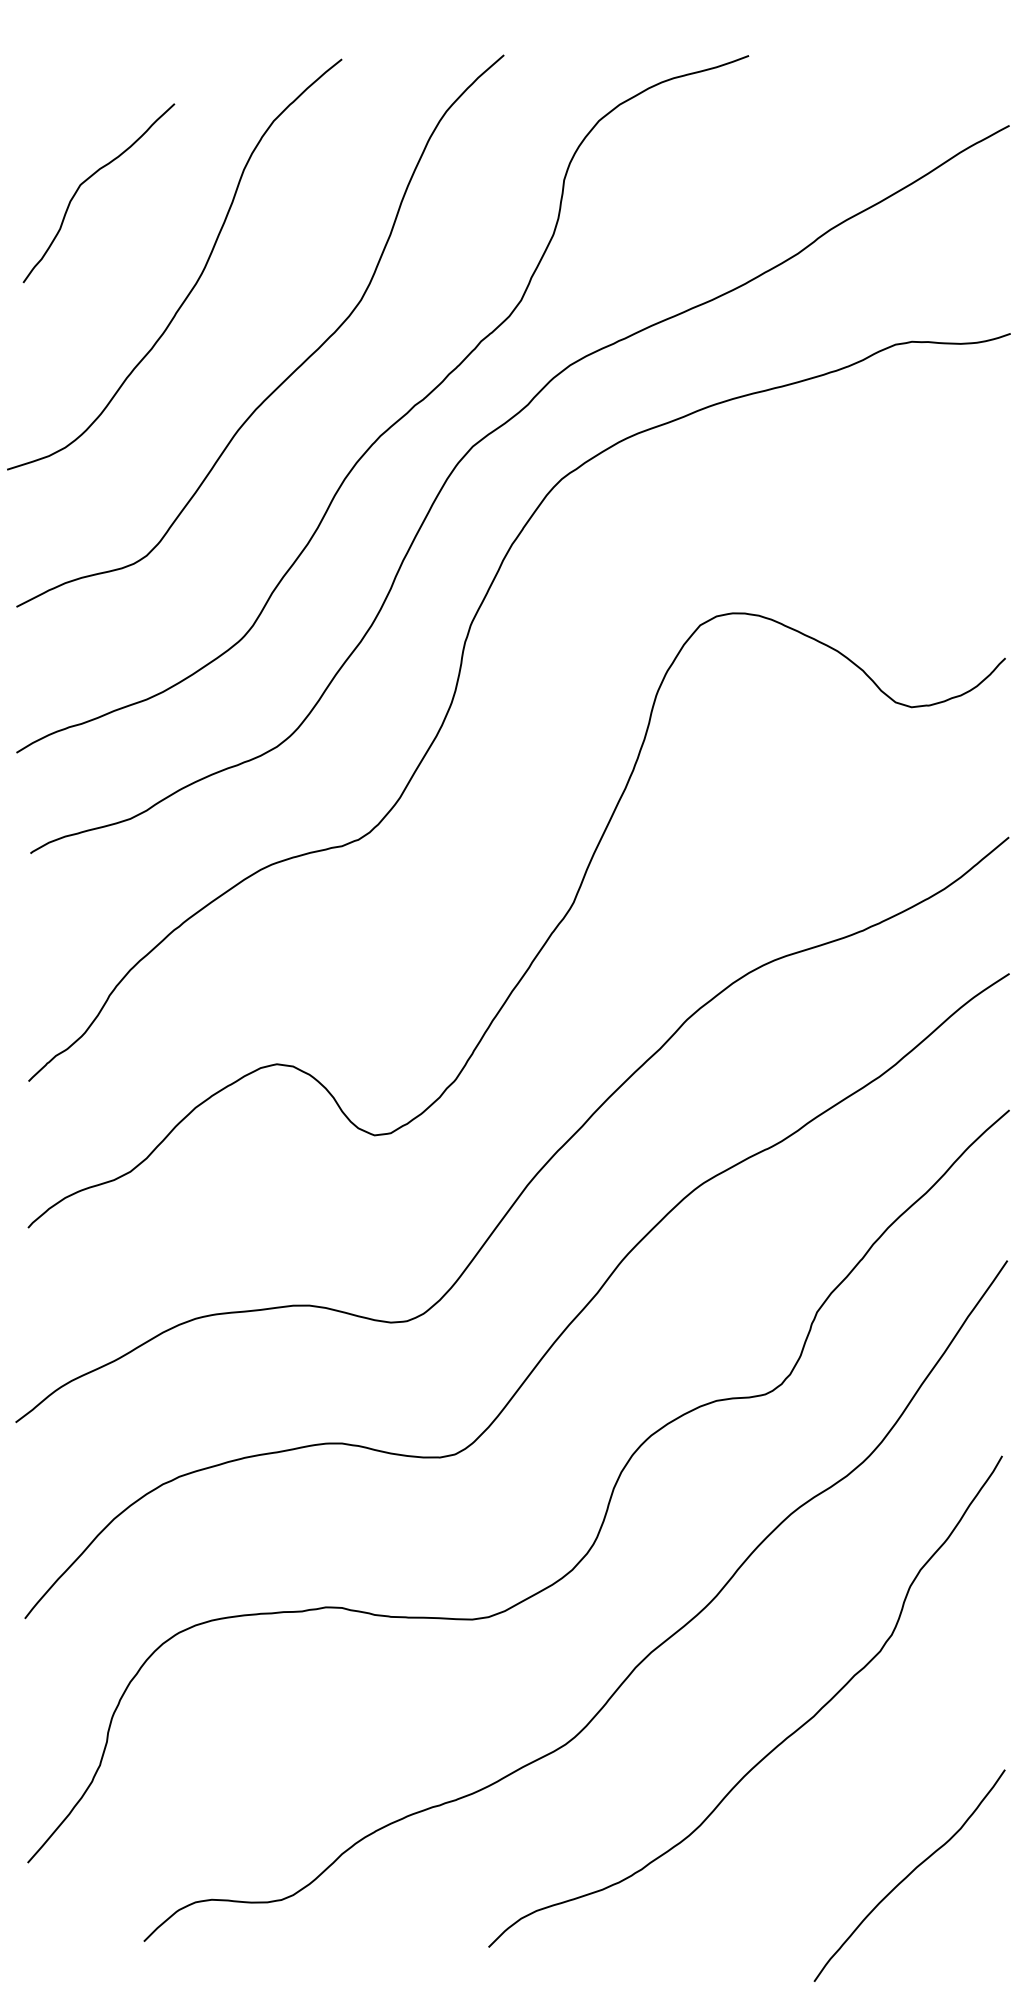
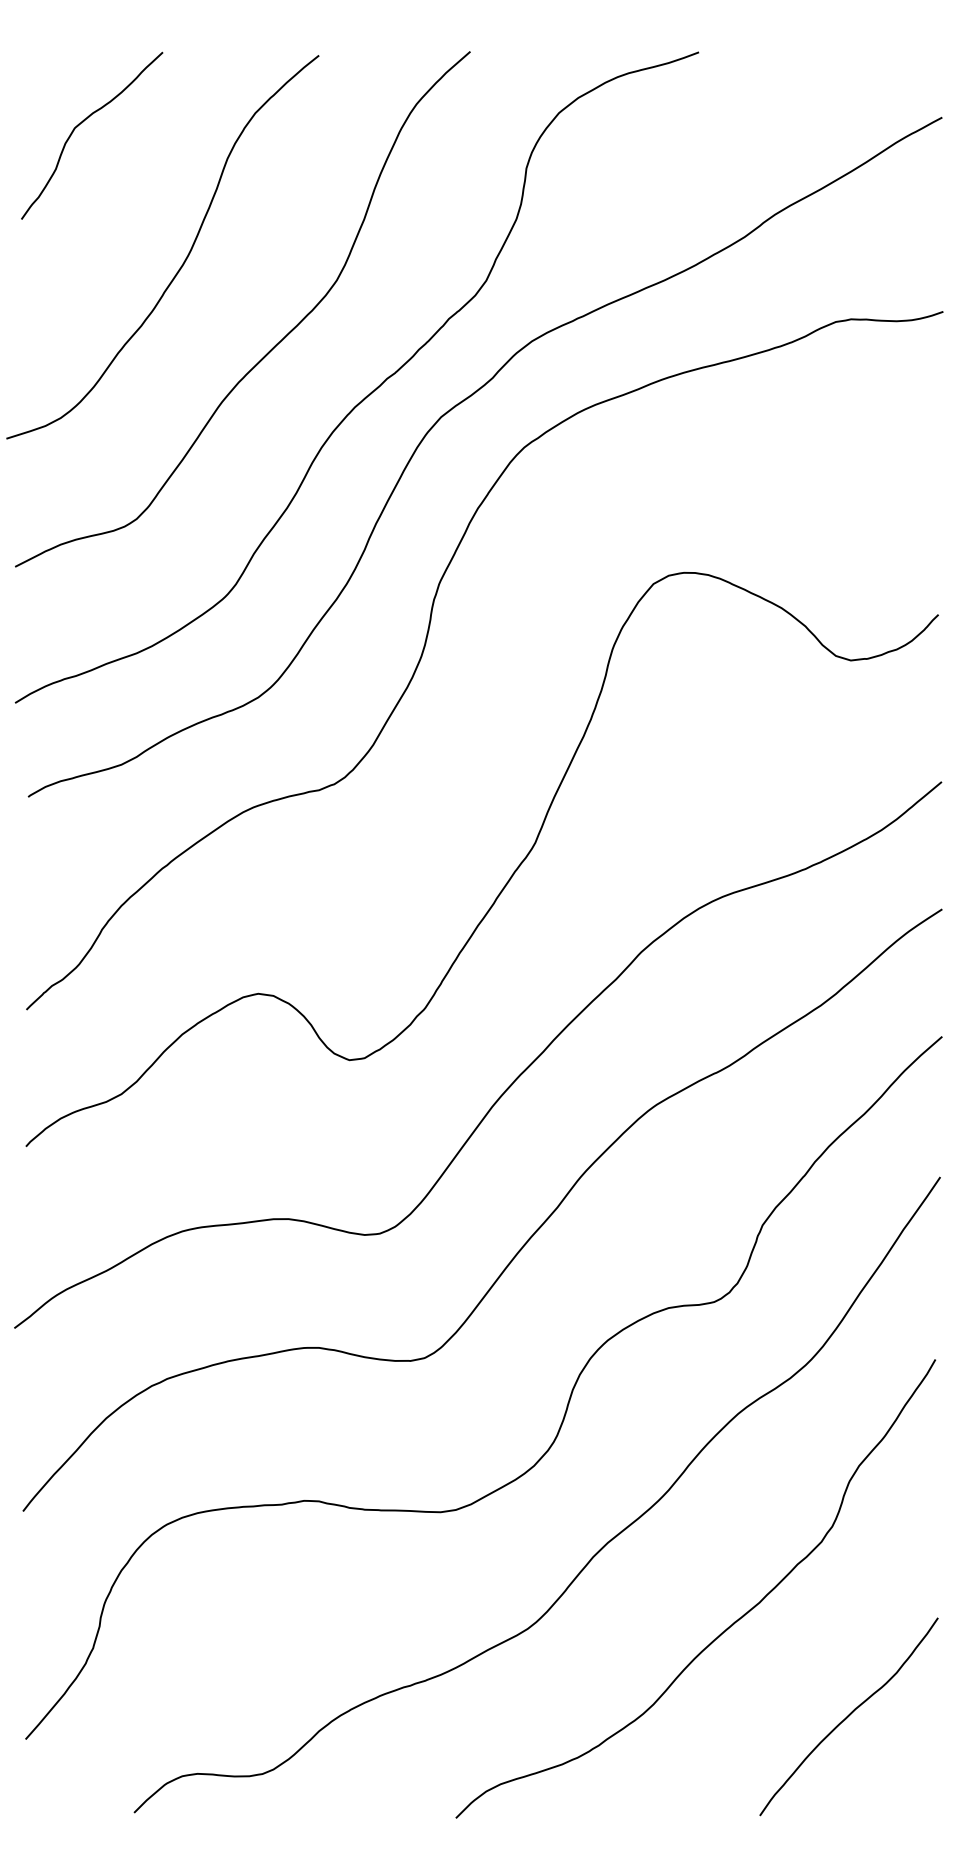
curve: (87, 180) -> (81, 123), moved
curve: (909, 1875) -> (848, 1716), moved

